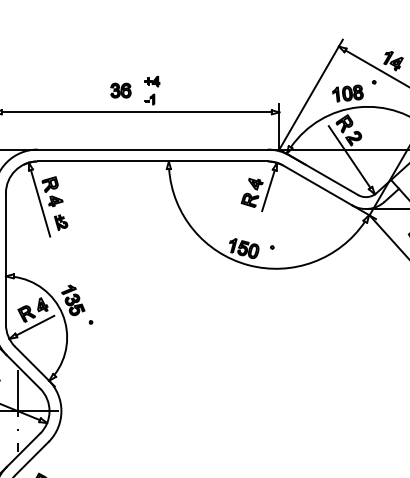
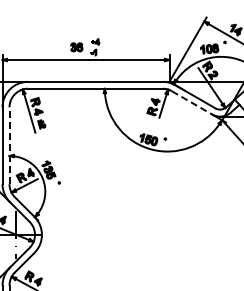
line: (318, 186) -> (192, 103), solid -> dashed
line: (5, 258) -> (9, 145), solid -> dashed

